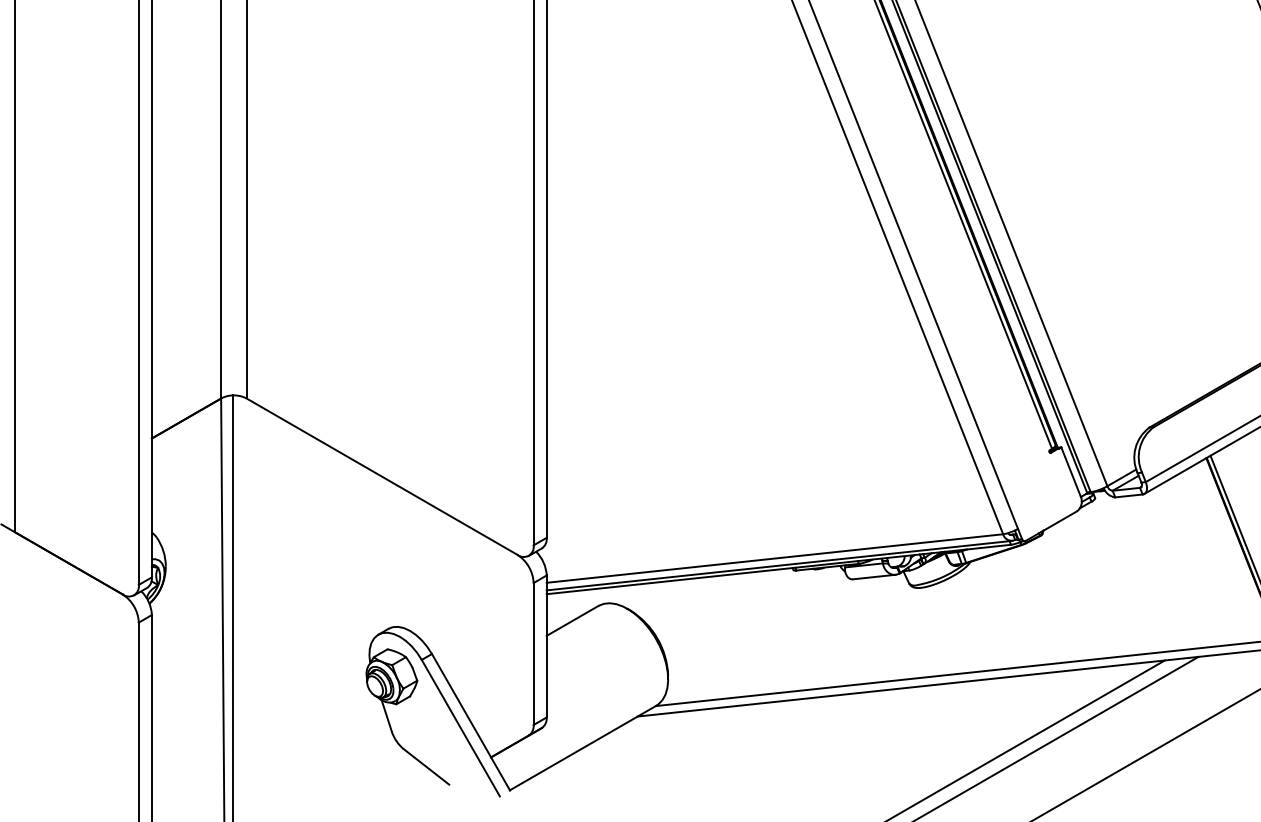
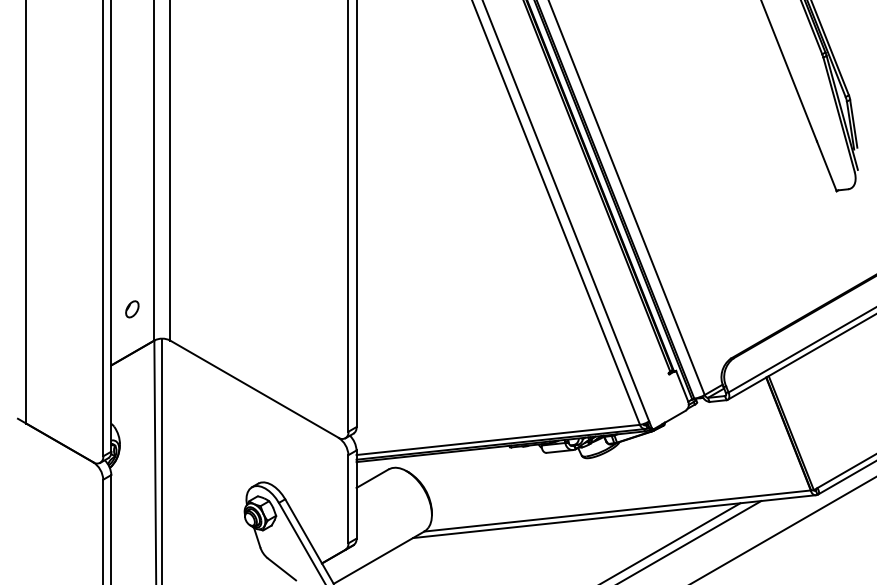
part: (185, 348) -> (132, 309), added

